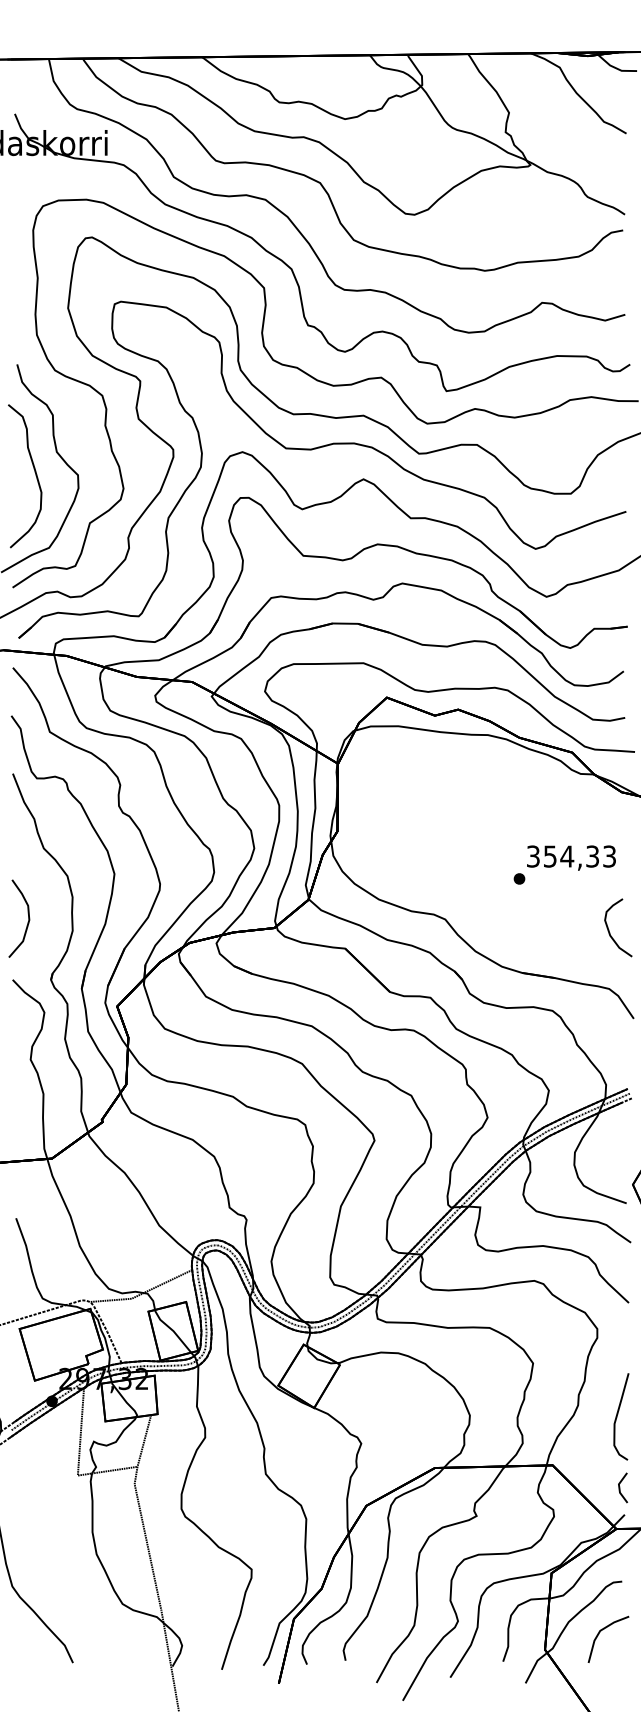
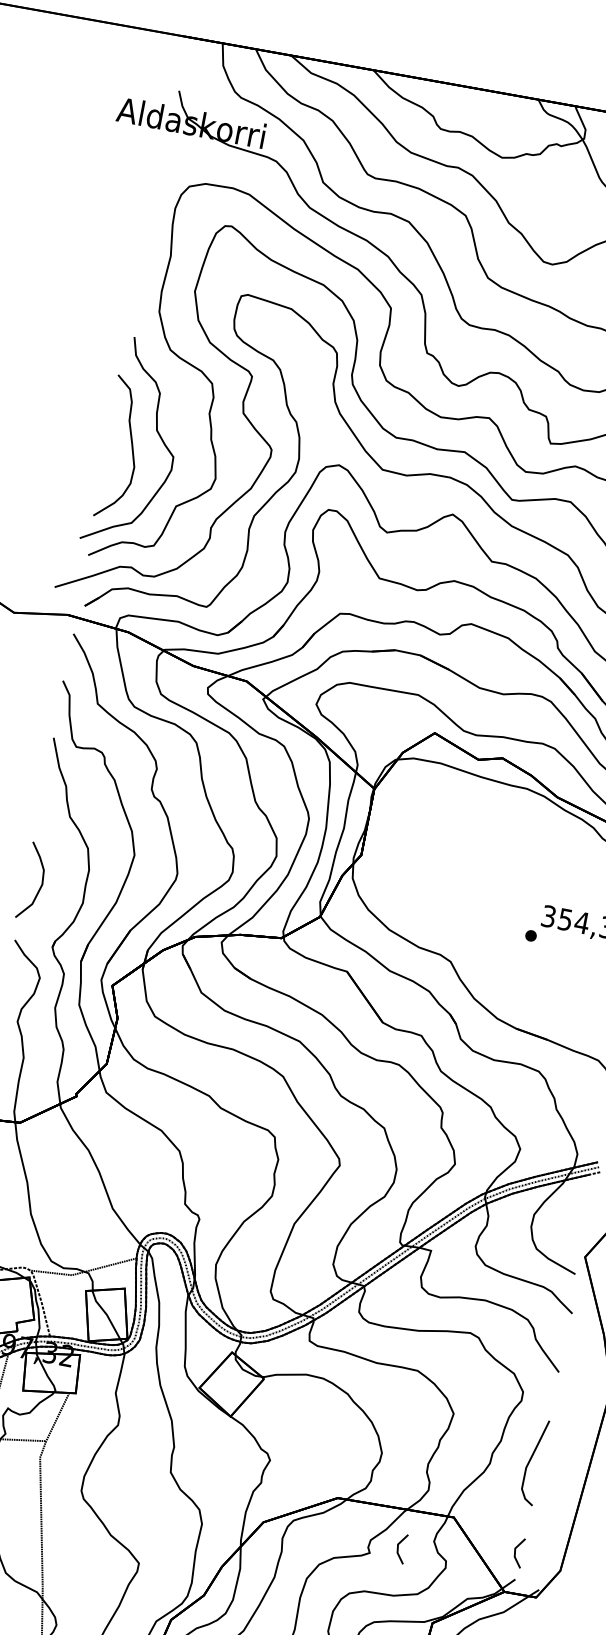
curve: (618, 1414) -> (531, 1459), moved
line: (504, 1505) -> (399, 1547), added

